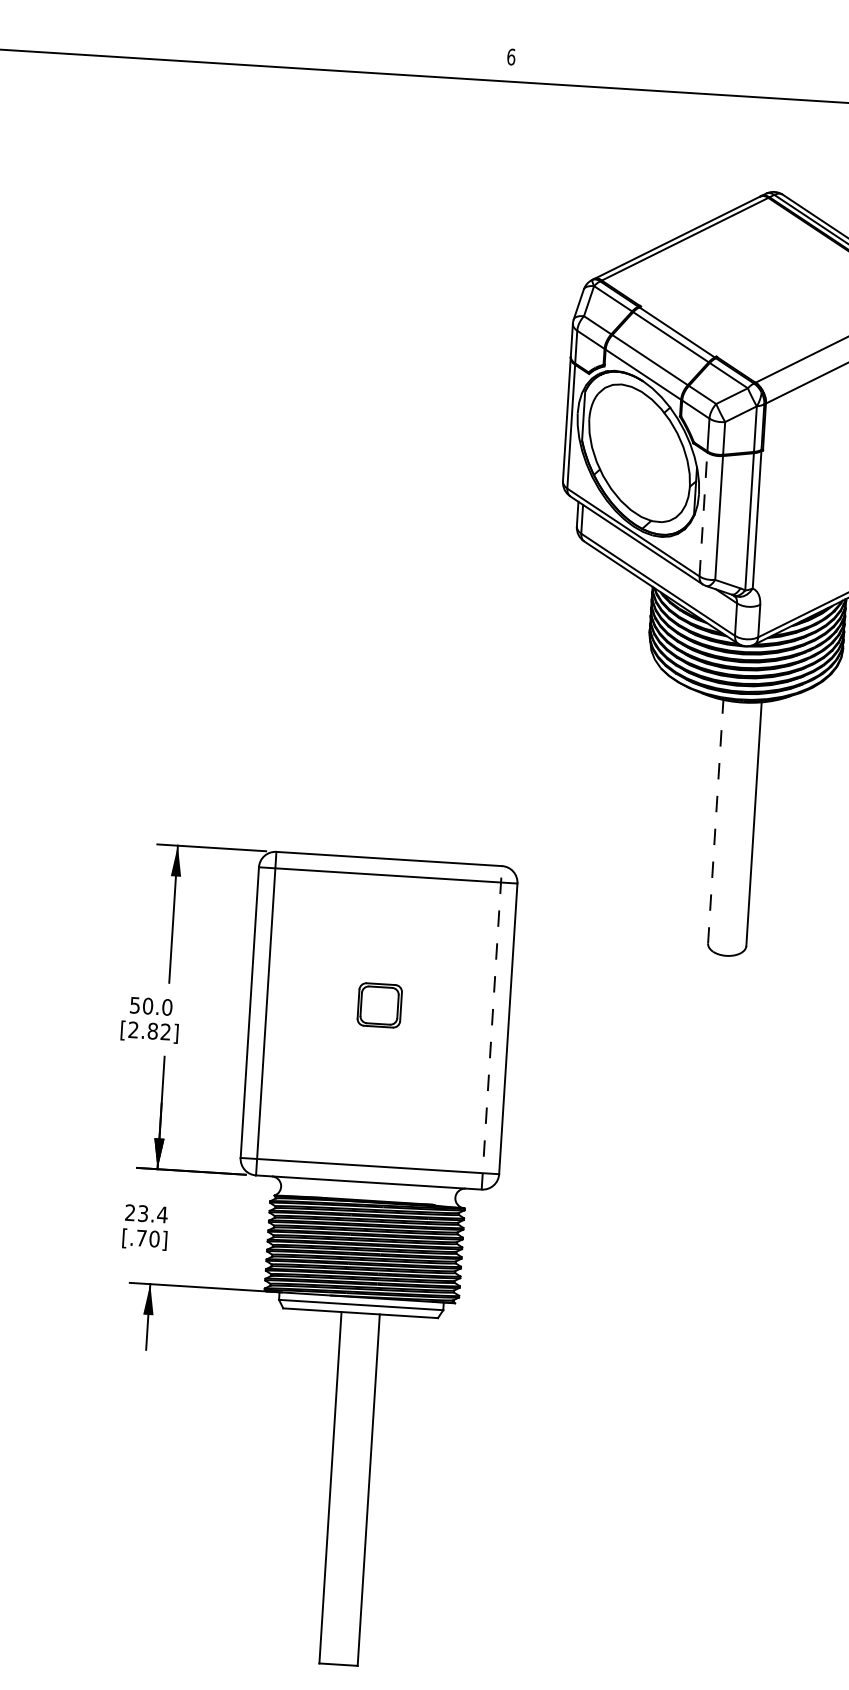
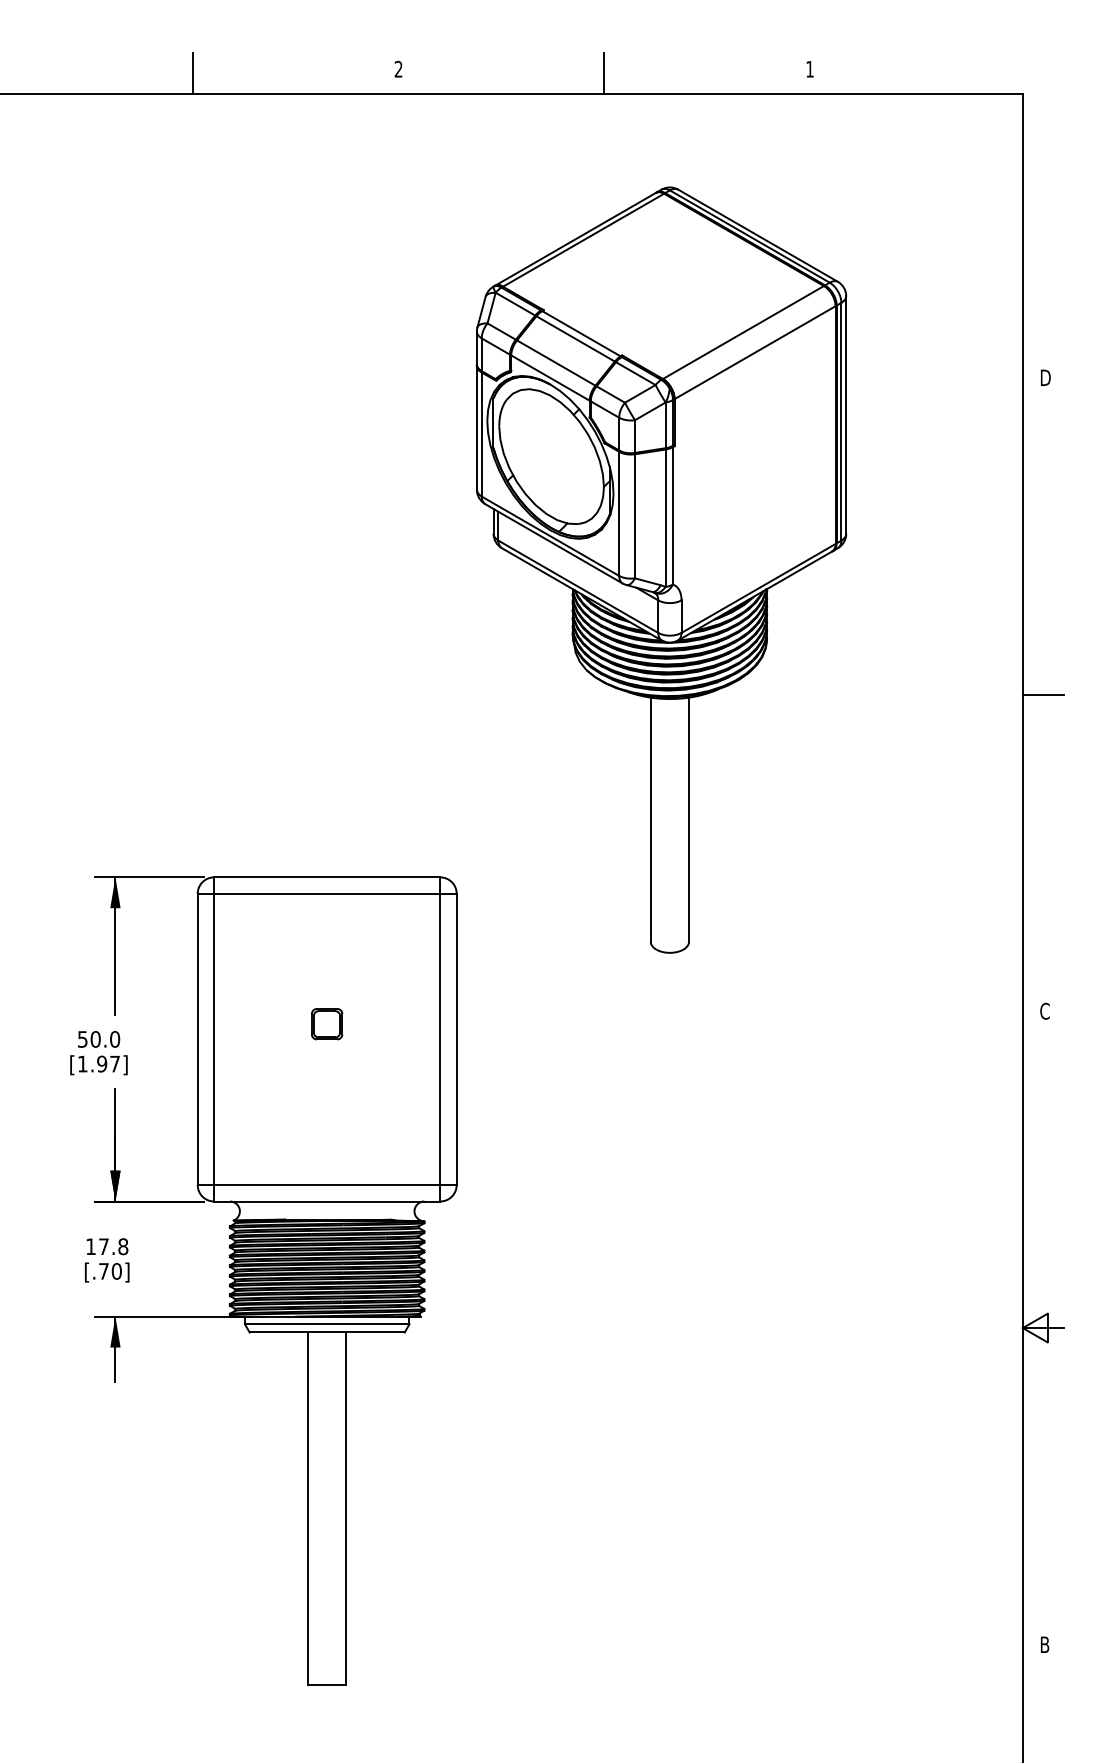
line: (306, 48) -> (193, 73), added
text: (511, 56) -> (398, 68), 6 -> 2
line: (716, 74) -> (604, 73), added
line: (703, 514) -> (619, 513), dashed -> solid
line: (715, 821) -> (650, 819), dashed -> solid
part: (380, 1005) -> (327, 1024), size x0.71
line: (492, 1026) -> (440, 1038), dashed -> solid
text: (149, 1030) -> (98, 1063), [2.82] -> [1.97]
text: (146, 1213) -> (107, 1246), 23.4 -> 17.8

